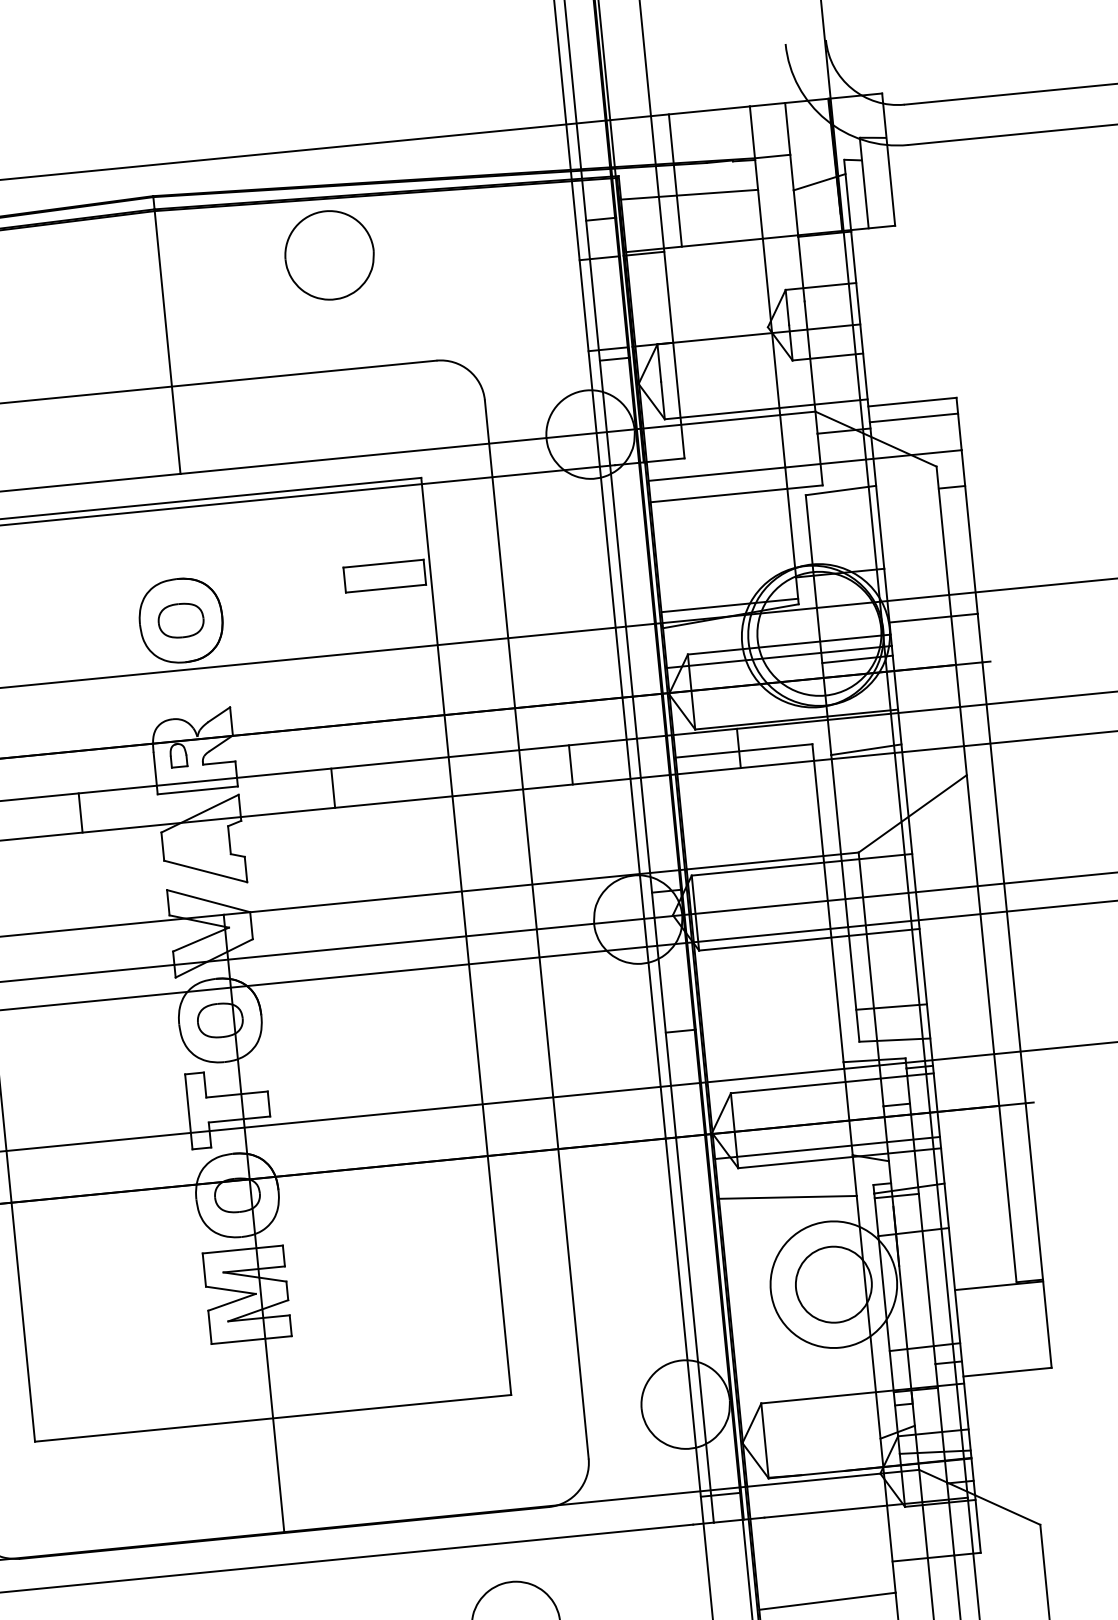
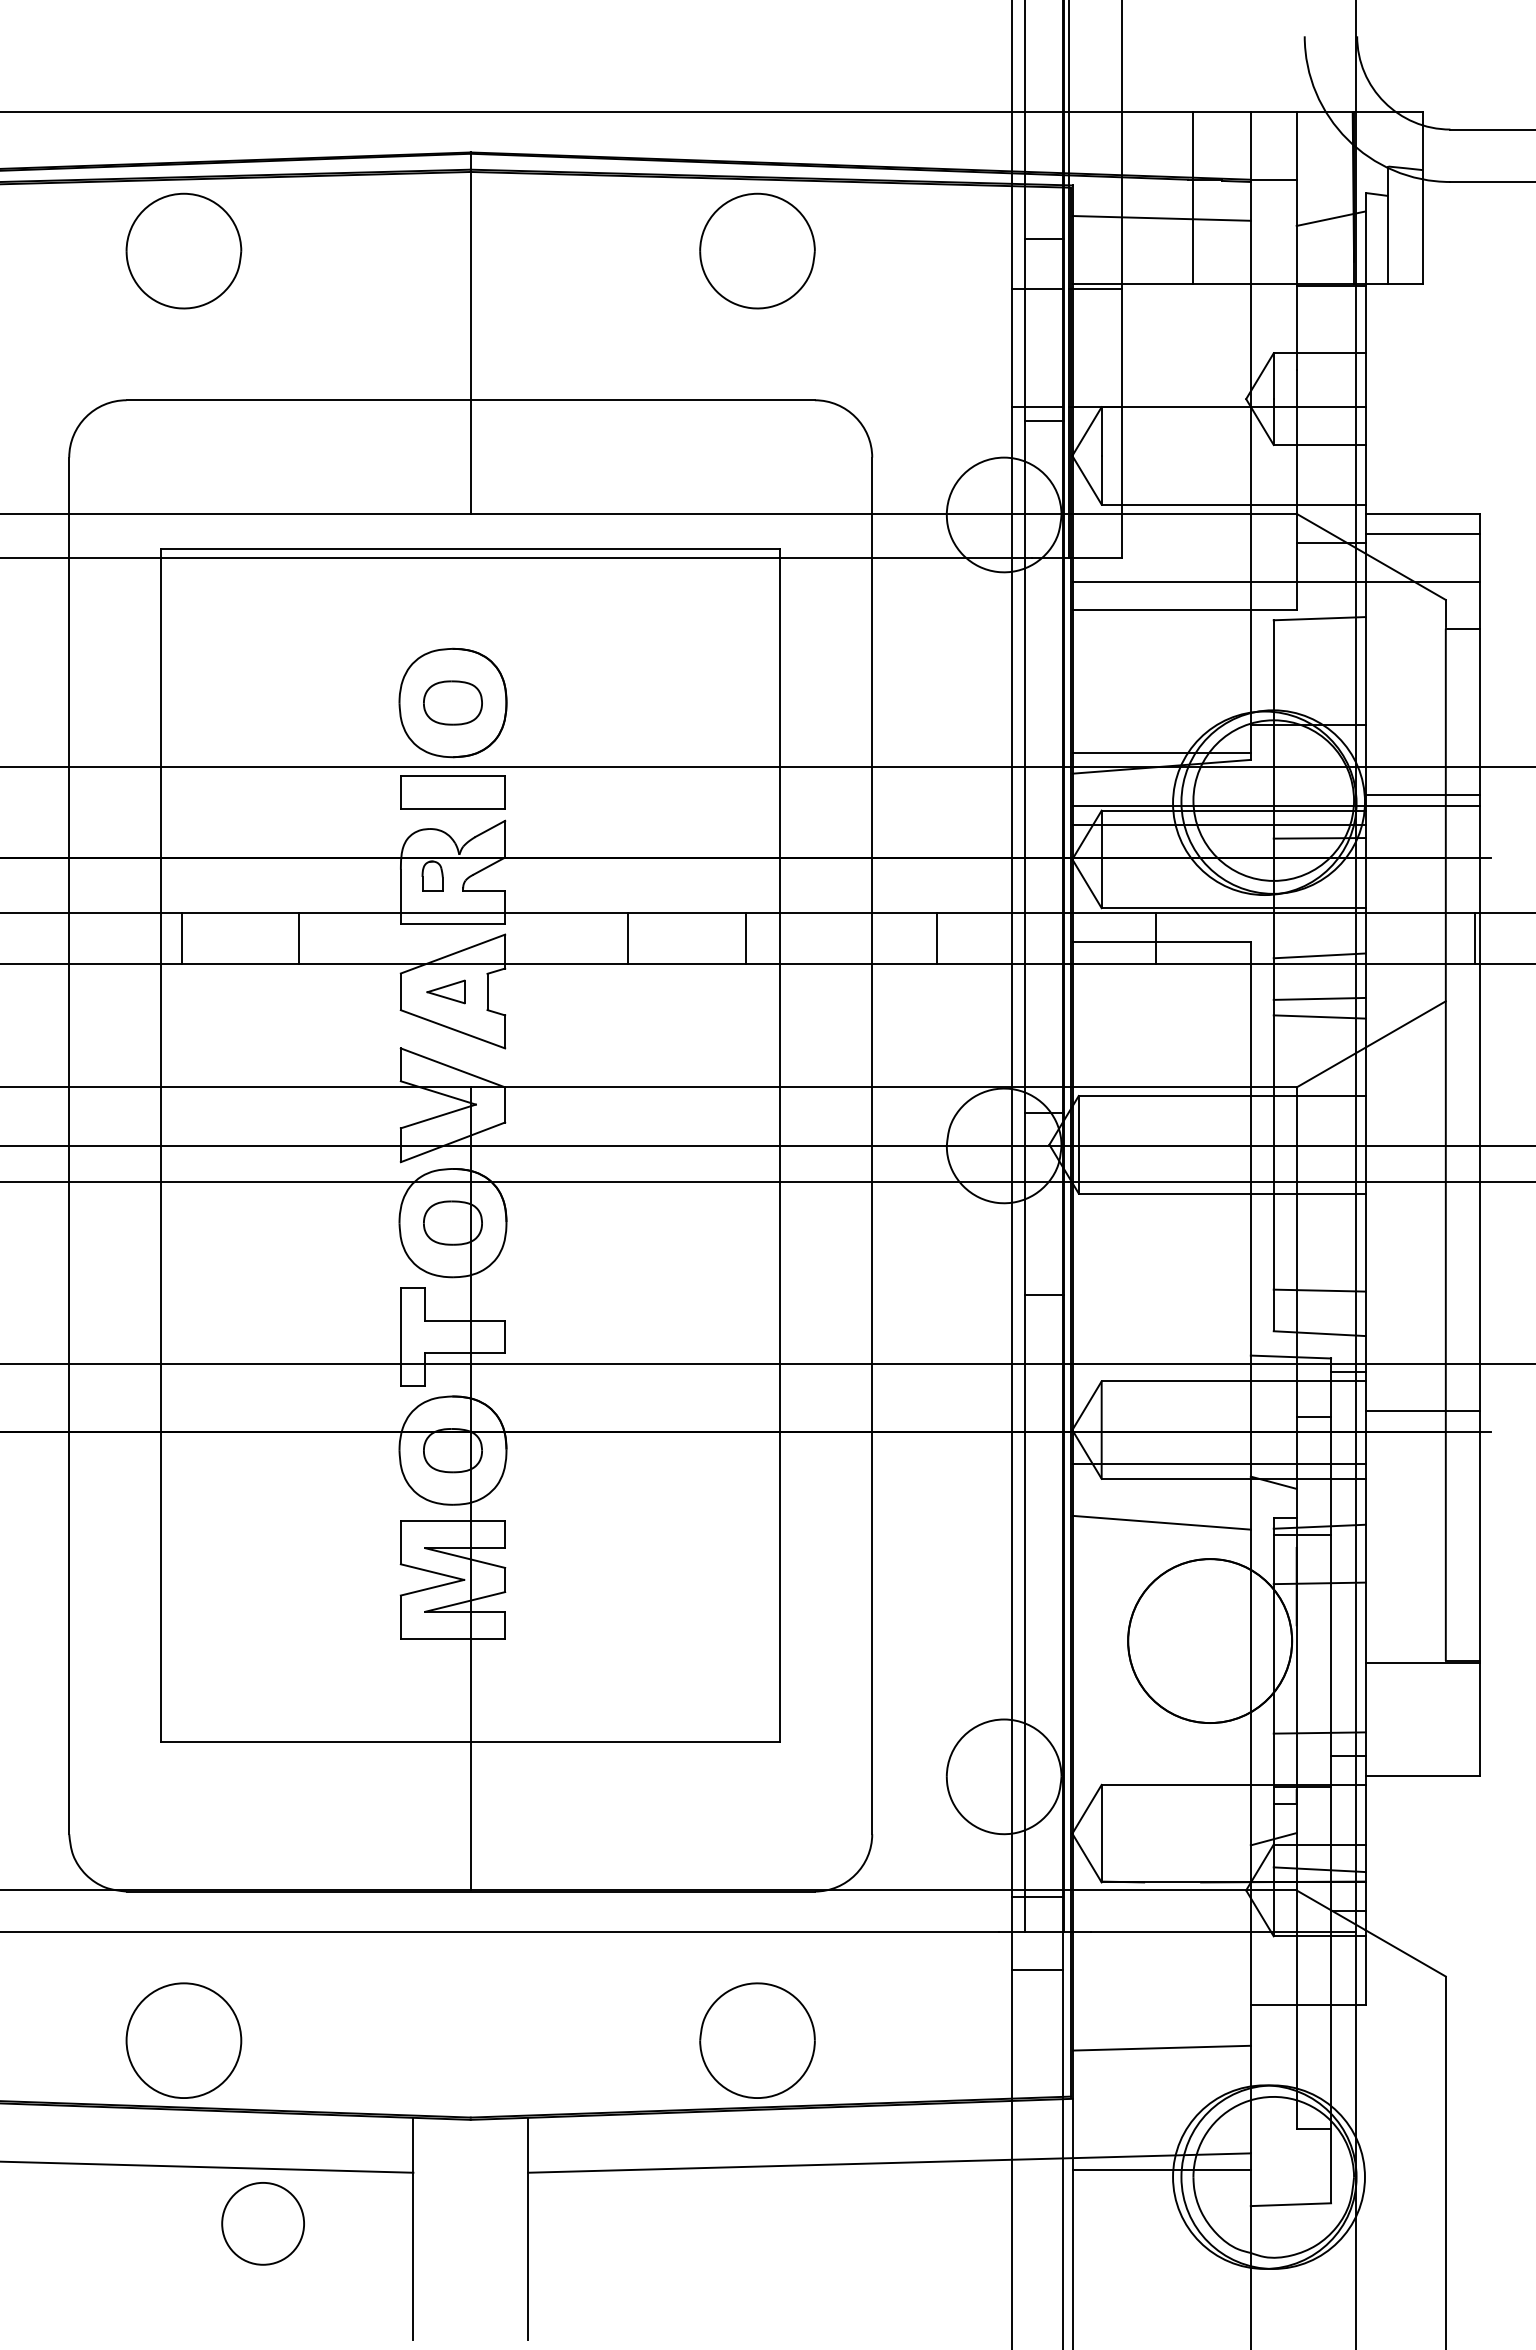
line: (675, 180) -> (1193, 198), moved
part: (329, 254) -> (757, 250), moved
part: (384, 576) -> (452, 792), moved
line: (821, 638) -> (1276, 806), added
line: (984, 723) -> (1474, 937), added
line: (423, 778) -> (745, 937), added
line: (869, 782) -> (1319, 998), added
line: (870, 796) -> (1319, 1016), added
part: (197, 842) -> (445, 991), added
line: (979, 1092) -> (1422, 1411), added
circle: (834, 1285) -> (1210, 1641), size x1.67
line: (725, 1551) -> (1036, 1970), added

